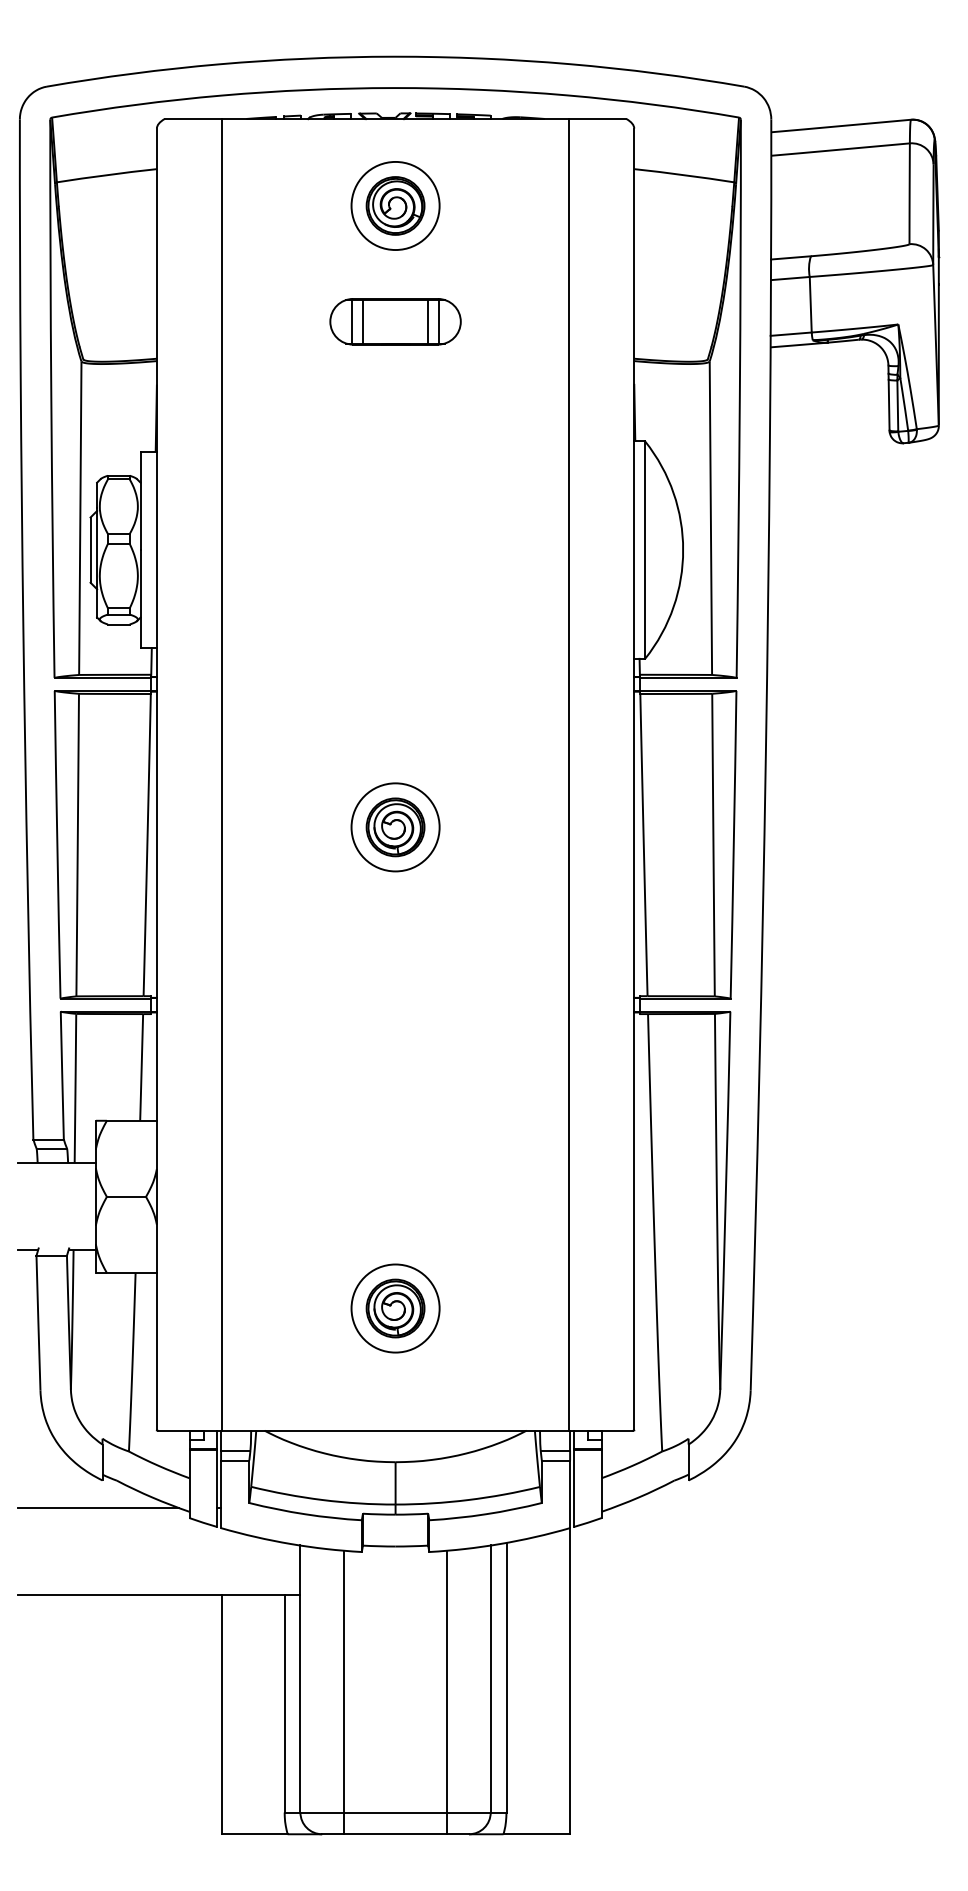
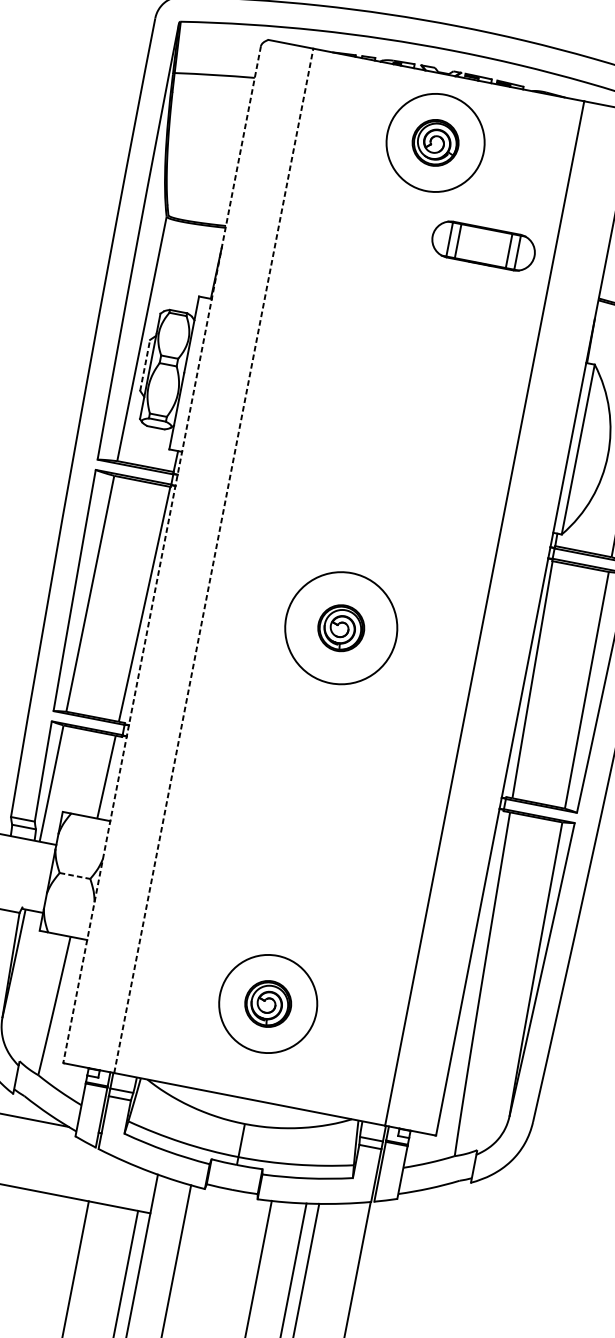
circle: (395, 205) -> (435, 142), size x1.4
part: (395, 321) -> (483, 245), moved
line: (90, 550) -> (145, 365), solid -> dashed
line: (222, 774) -> (214, 560), solid -> dashed
line: (156, 779) -> (161, 554), solid -> dashed
circle: (395, 827) -> (341, 628), size x1.6
line: (126, 1196) -> (75, 875), solid -> dashed
circle: (395, 1308) -> (268, 1003), size x1.4

